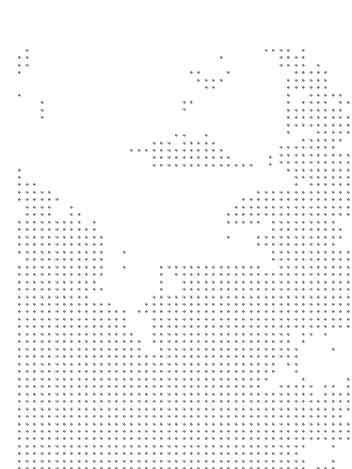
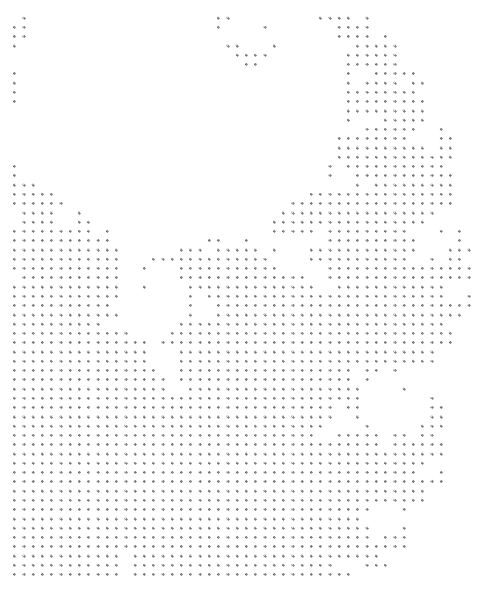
part: (187, 105) -> (223, 22), moved
part: (41, 110) -> (14, 92), moved
part: (190, 149) -> (227, 258), moved
part: (269, 160) -> (329, 170), moved

